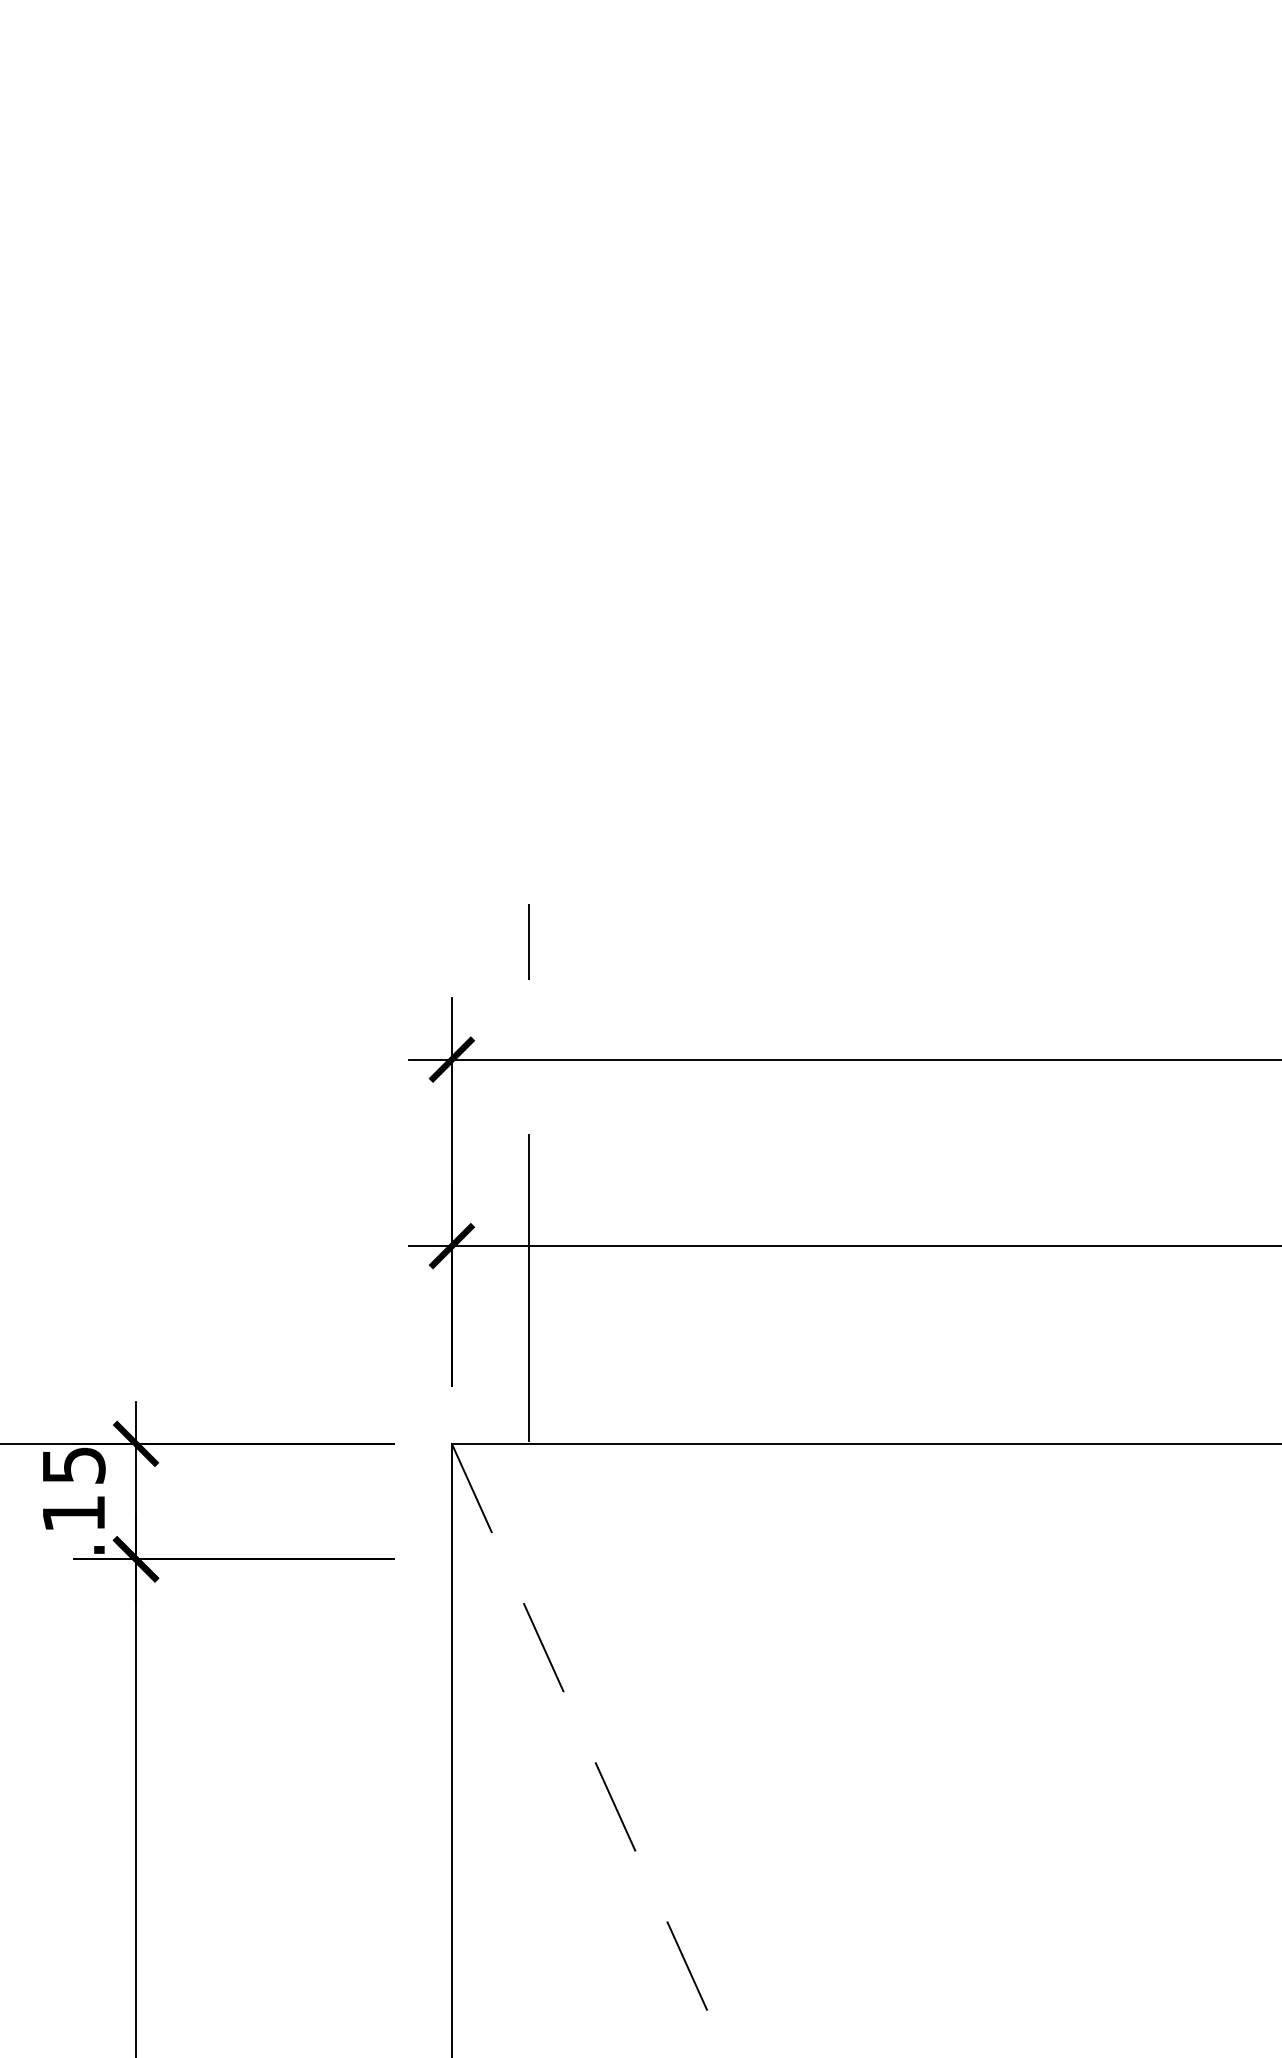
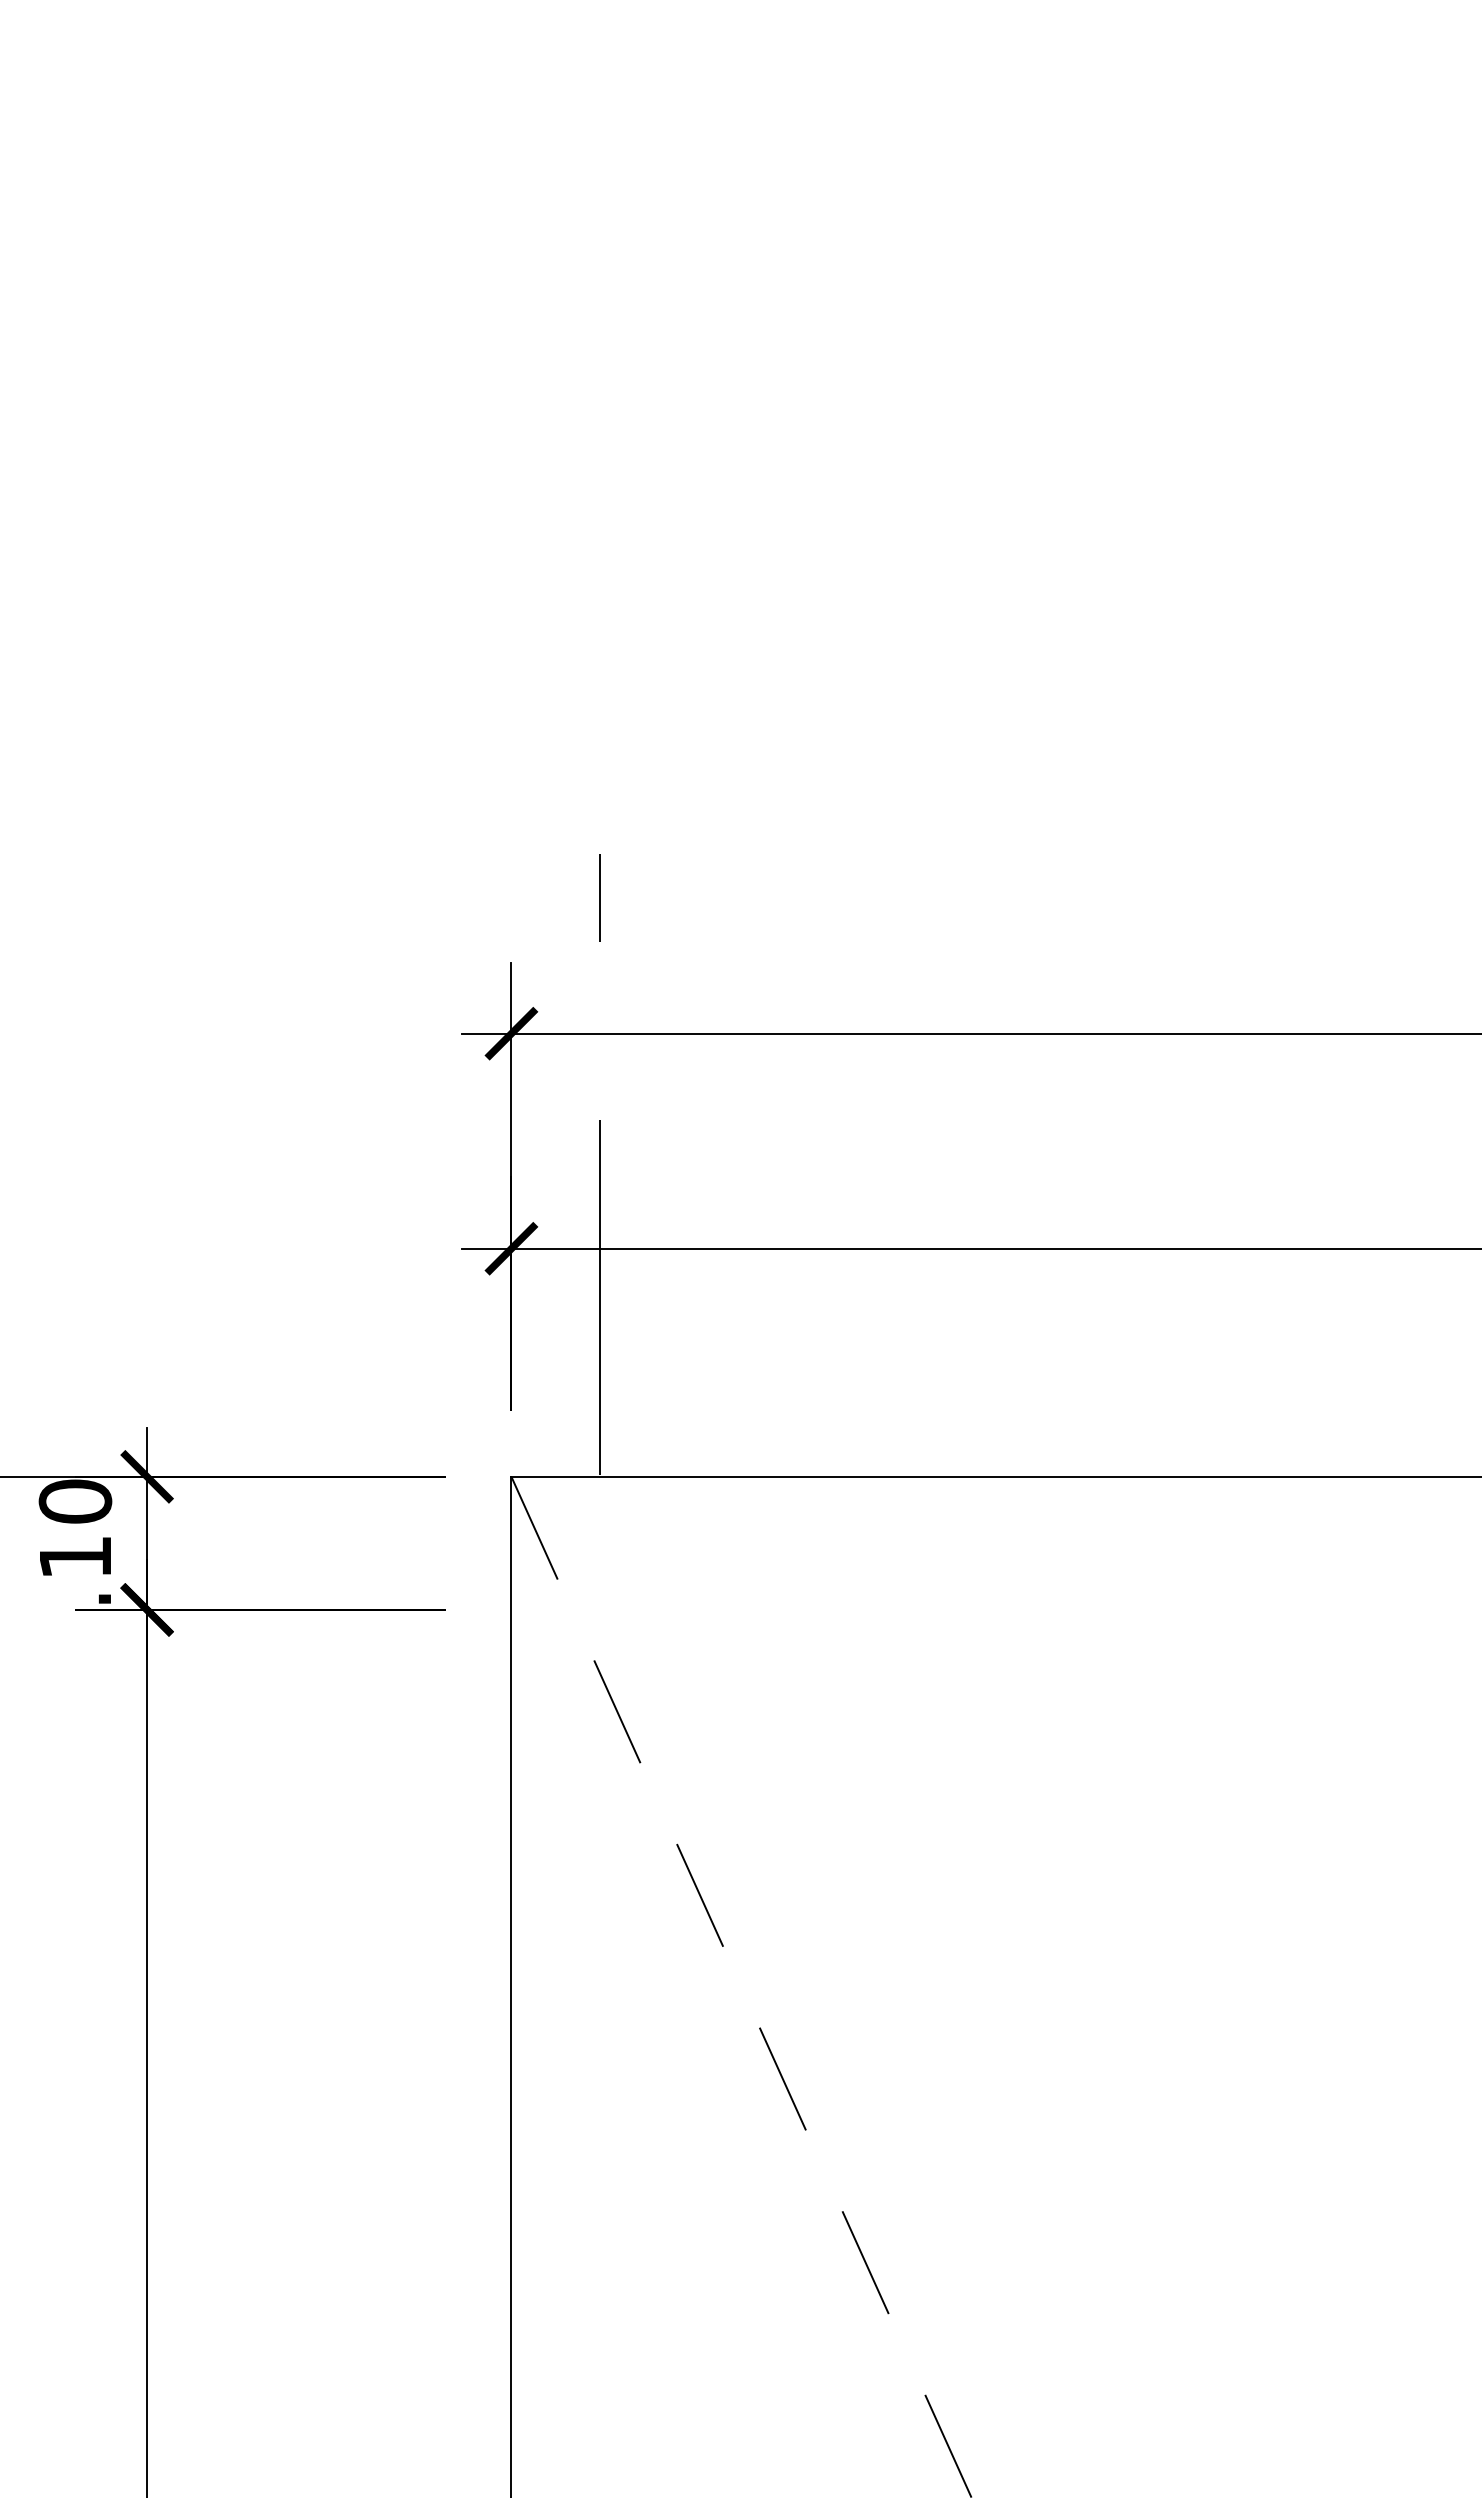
text: (73, 1465) -> (75, 1501), .15 -> .10

